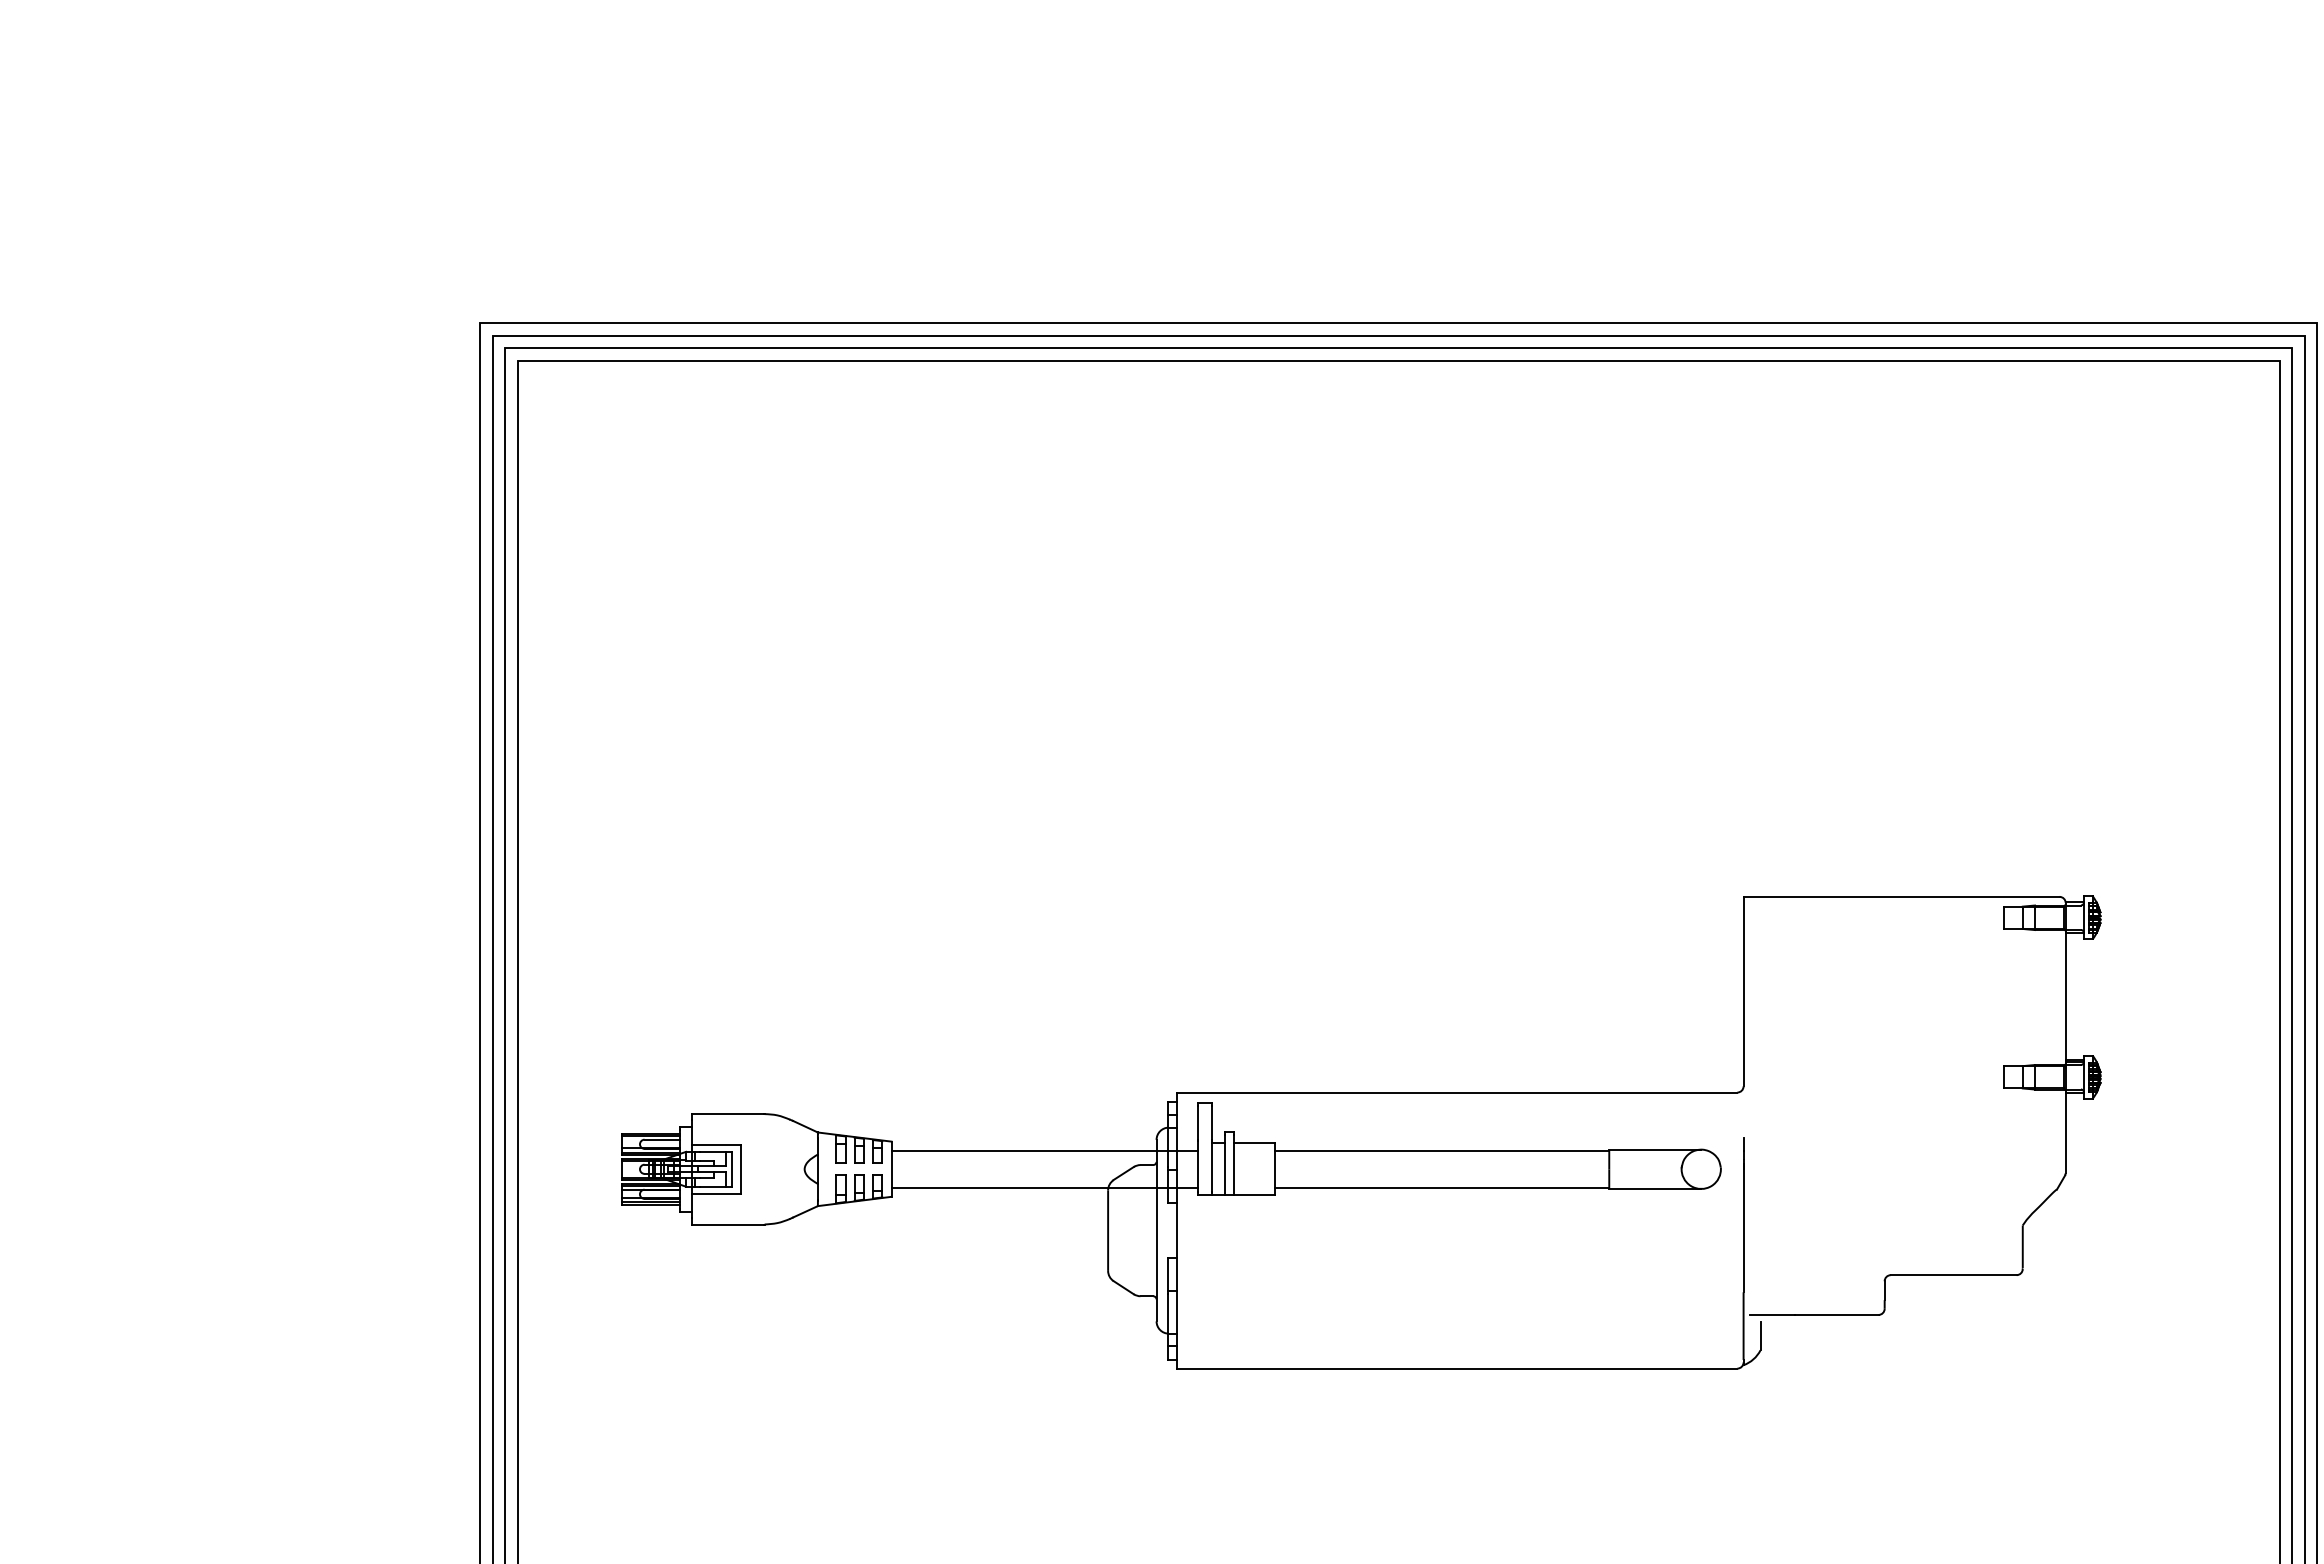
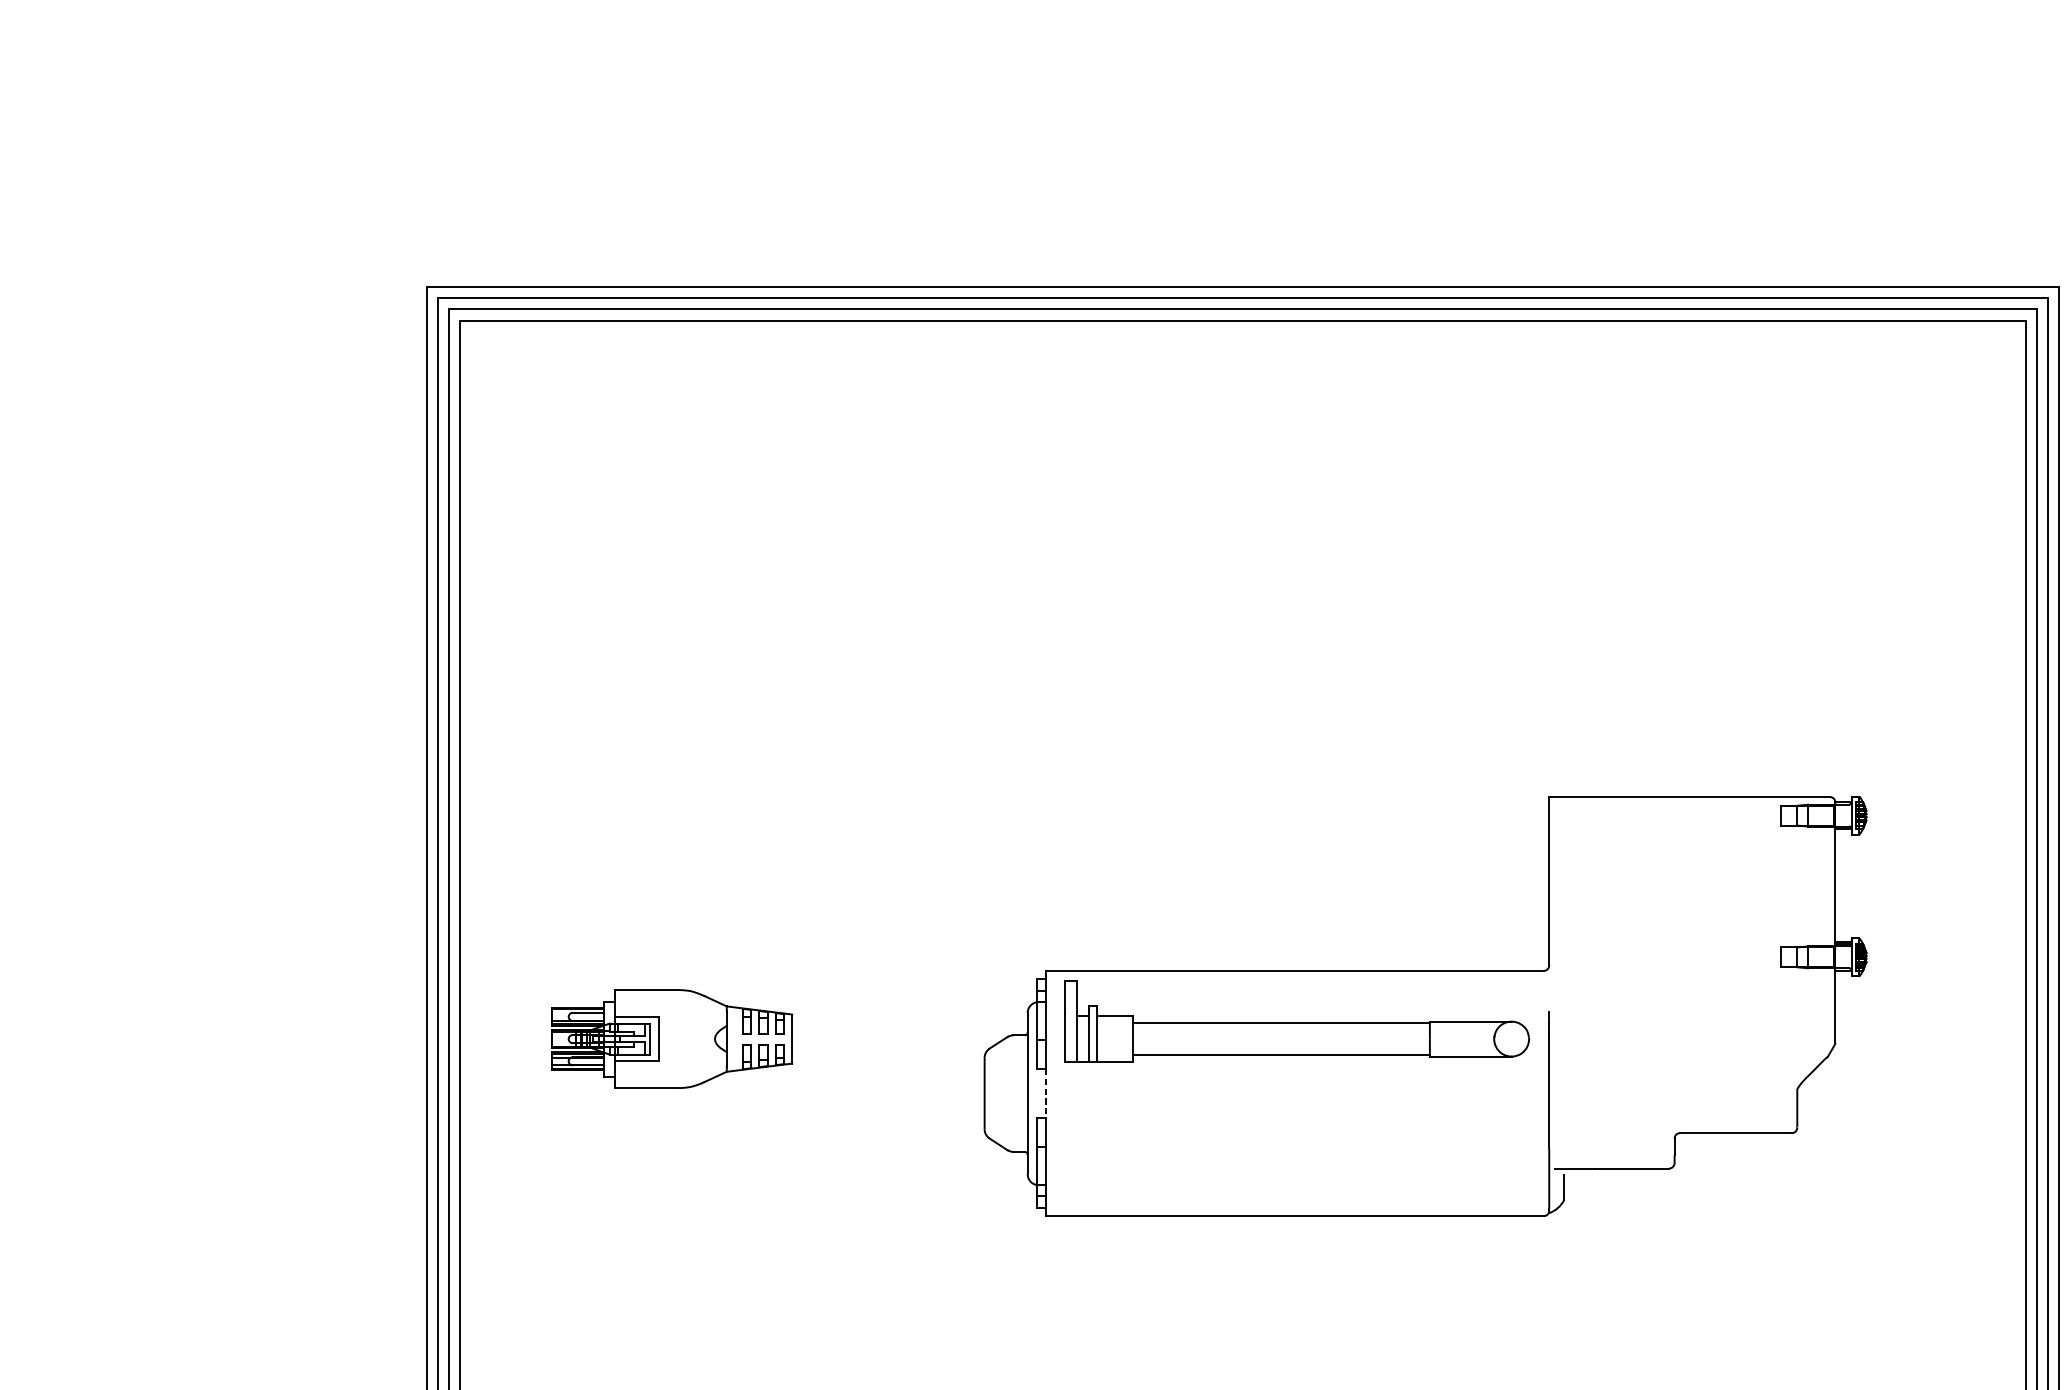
line: (1044, 1150) -> (928, 1022), removed
line: (1044, 1187) -> (928, 1055), removed
line: (1176, 1230) -> (1045, 1093), solid -> dashed

